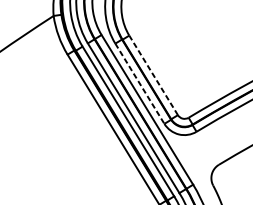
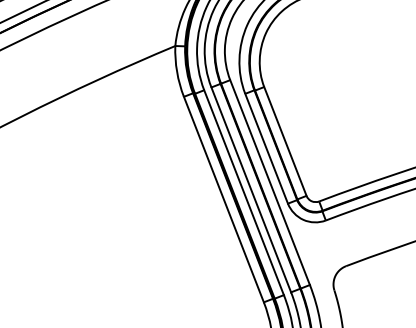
line: (153, 75) -> (285, 141), dashed -> solid
line: (139, 83) -> (266, 148), dashed -> solid

